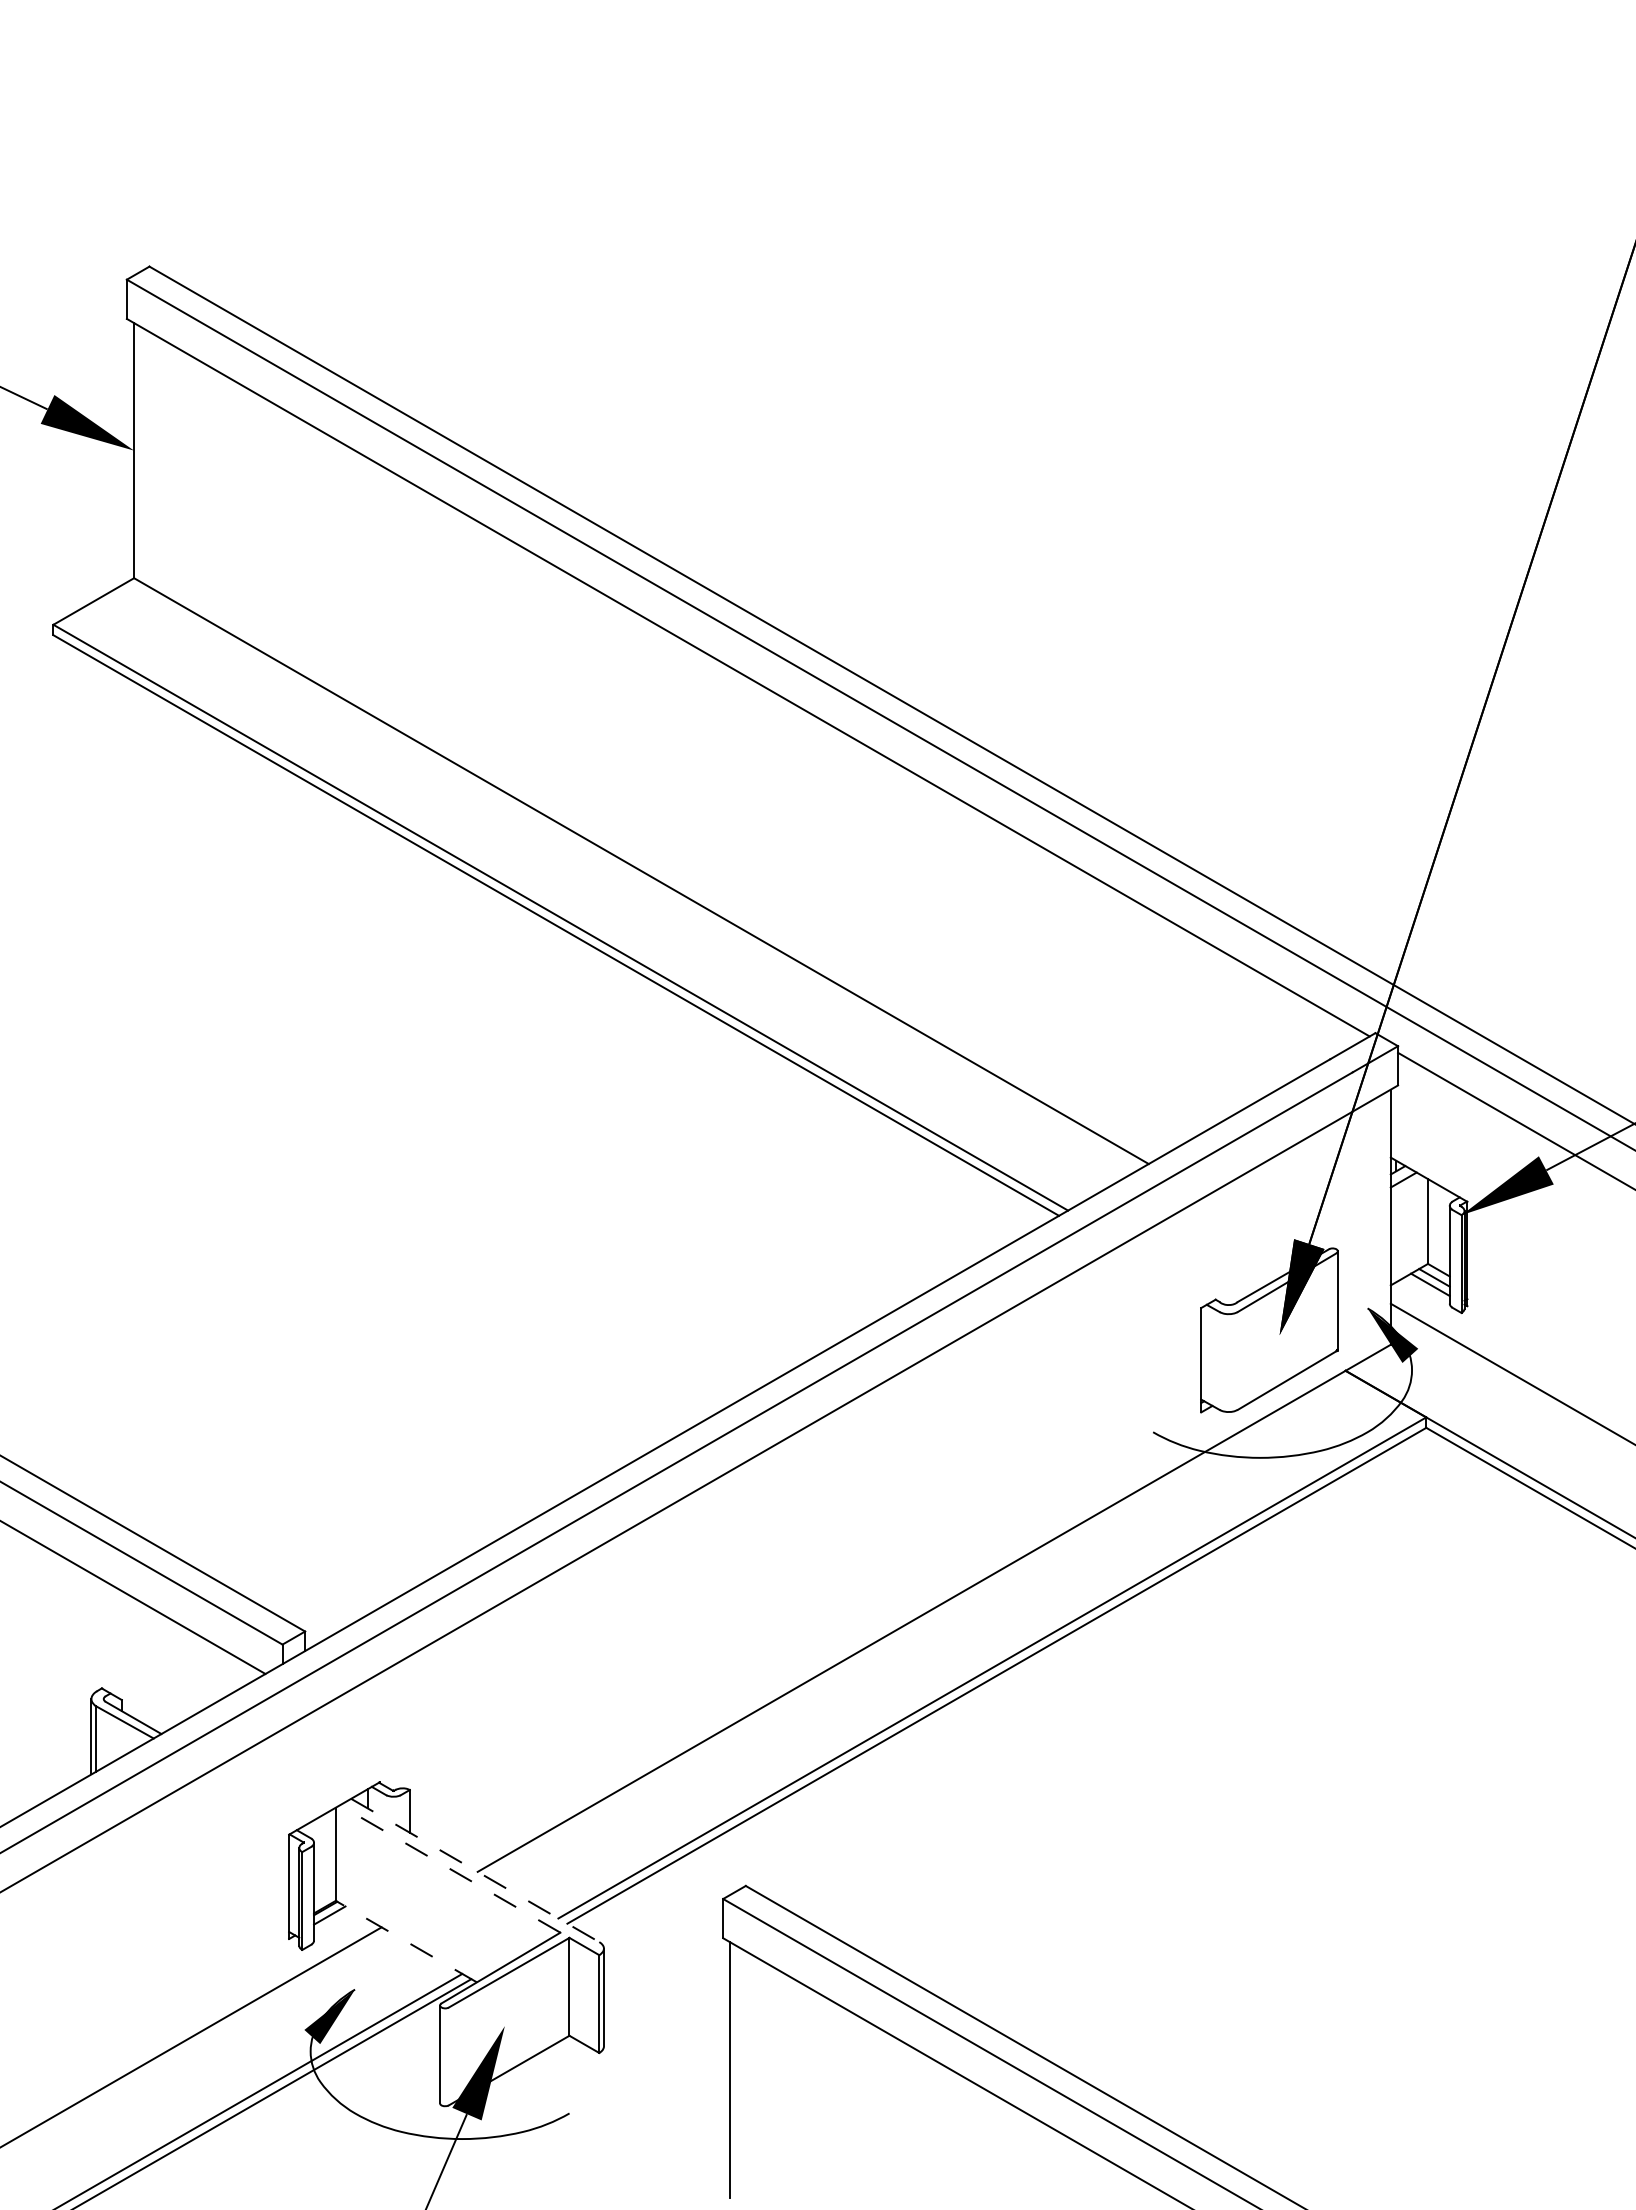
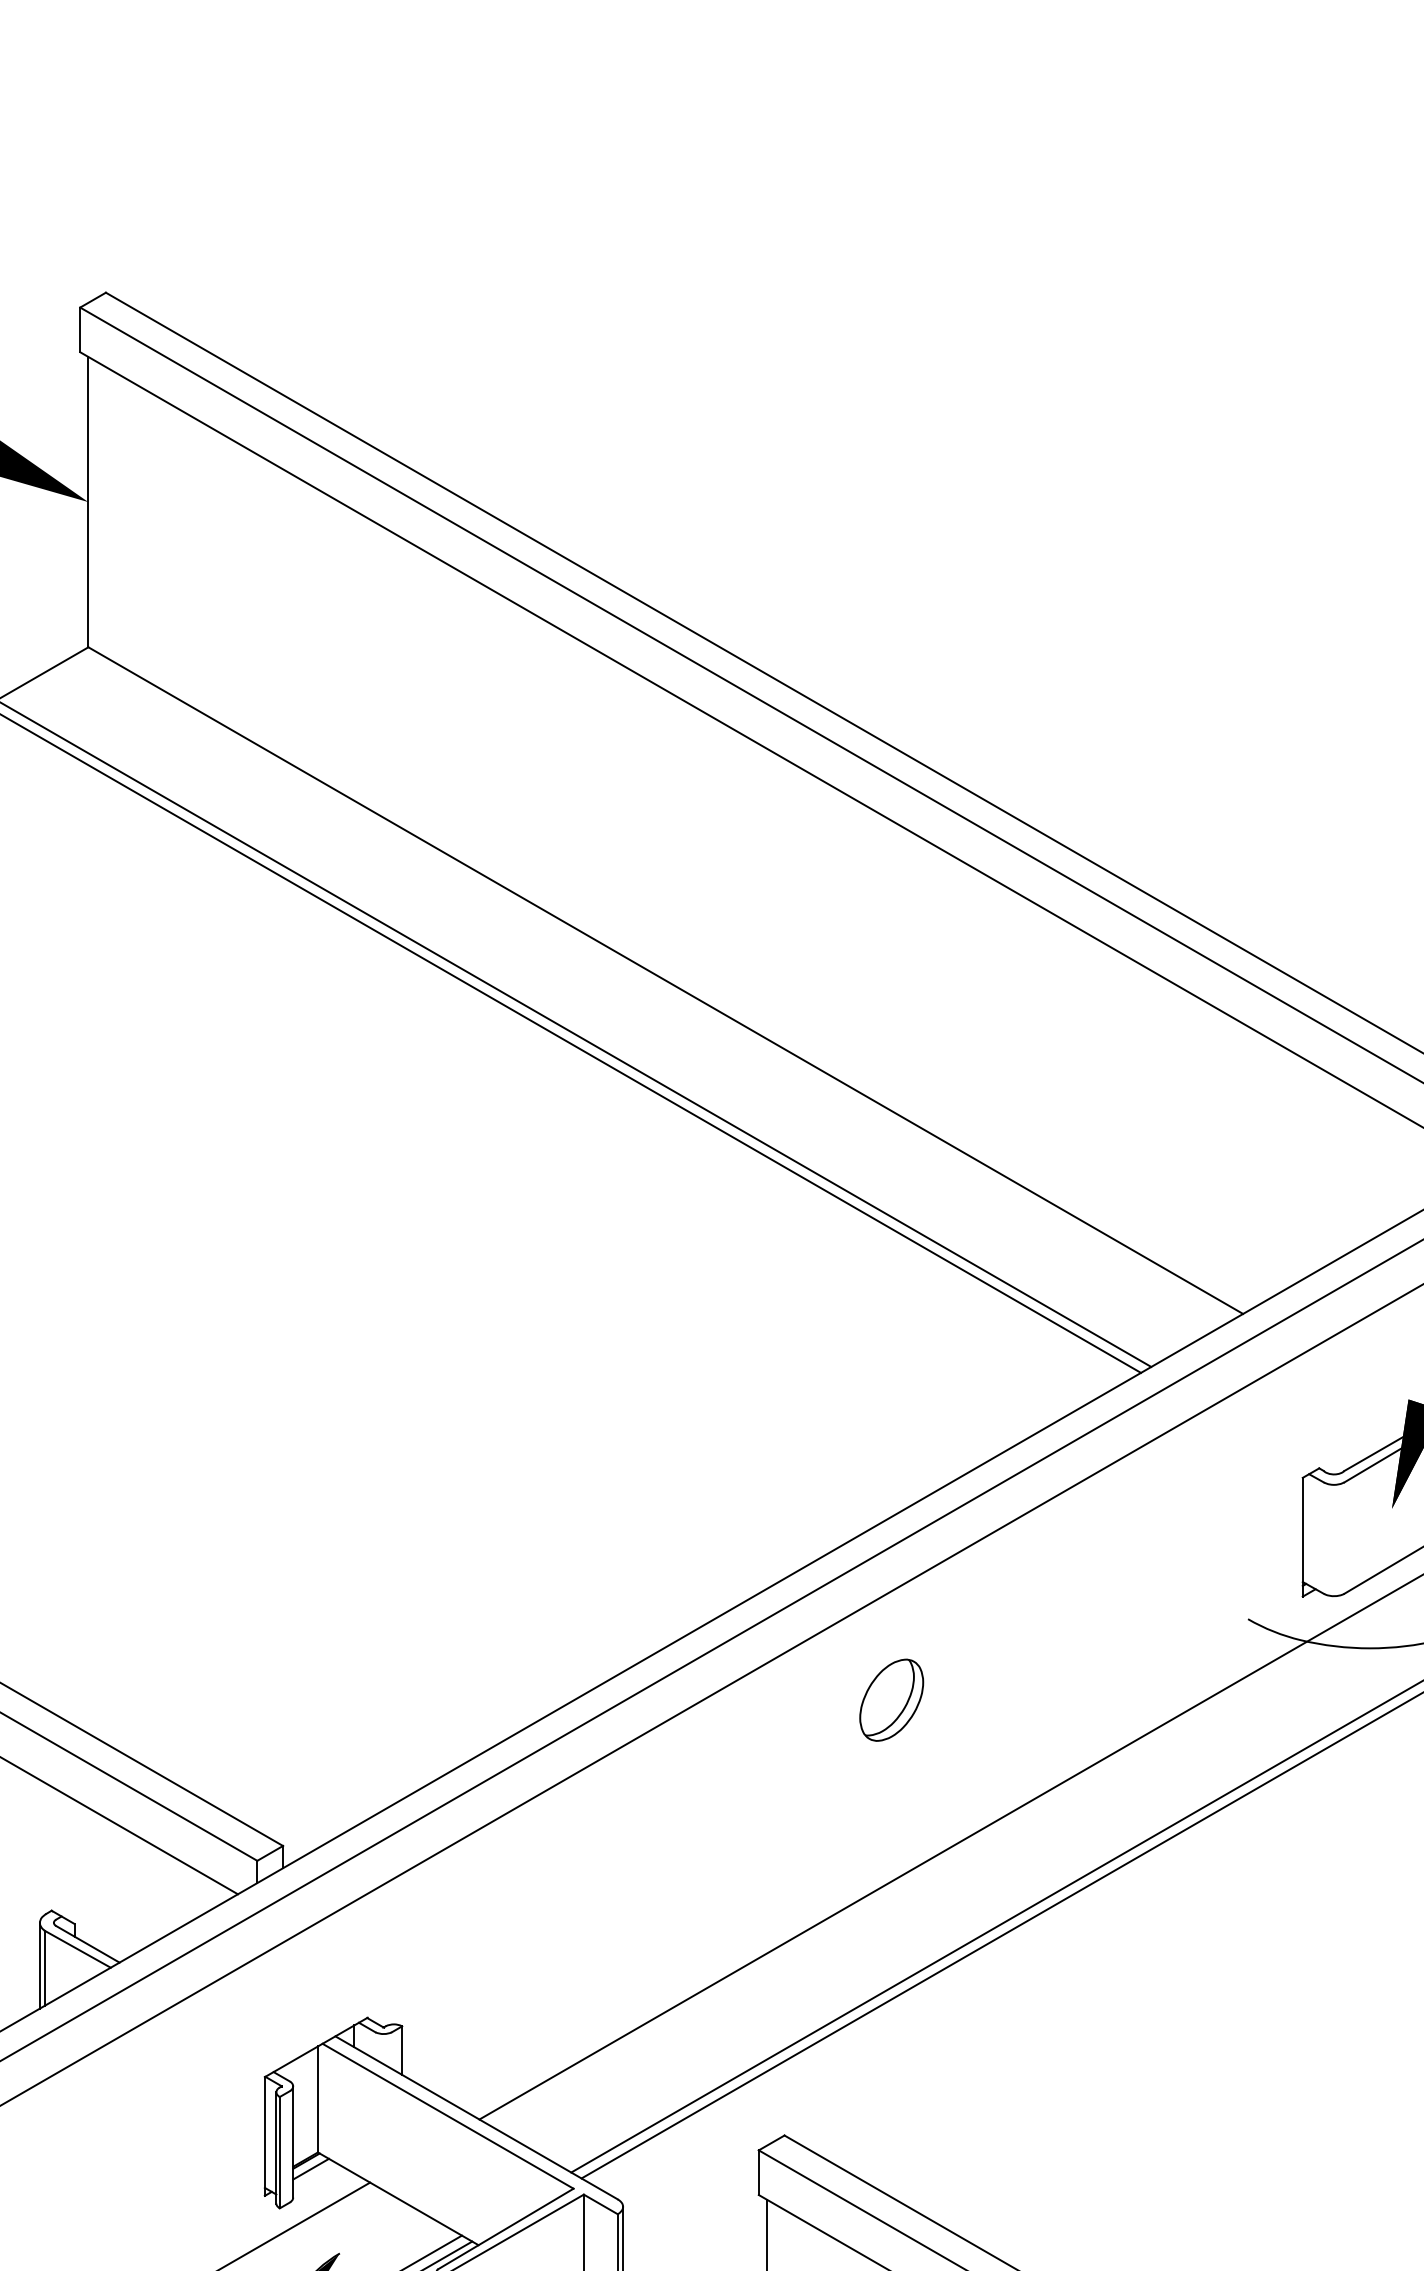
part: (839, 1503) -> (891, 1700), added
line: (449, 1868) -> (447, 2115), dashed -> solid
line: (475, 1870) -> (476, 2117), dashed -> solid
line: (405, 1941) -> (397, 2198), dashed -> solid

